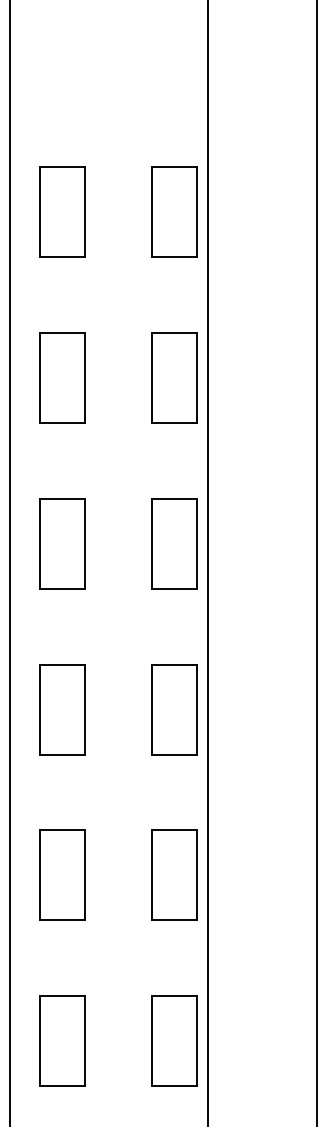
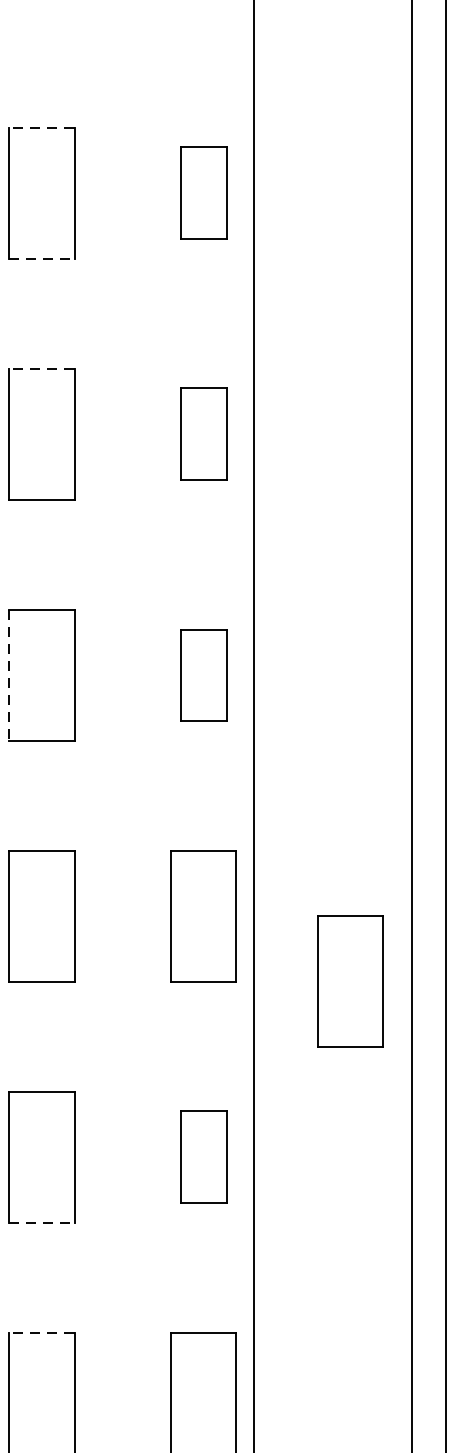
line: (62, 167) -> (41, 128), solid -> dashed
part: (174, 211) -> (204, 192), size x0.7
line: (63, 257) -> (42, 259), solid -> dashed
line: (62, 333) -> (41, 369), solid -> dashed
part: (174, 377) -> (204, 433), size x0.7
line: (40, 543) -> (9, 674), solid -> dashed
part: (174, 543) -> (204, 674), size x0.7
part: (275, 754) -> (350, 981), added
part: (174, 874) -> (204, 1156), size x0.7
line: (63, 920) -> (42, 1222), solid -> dashed
line: (62, 996) -> (41, 1333), solid -> dashed

